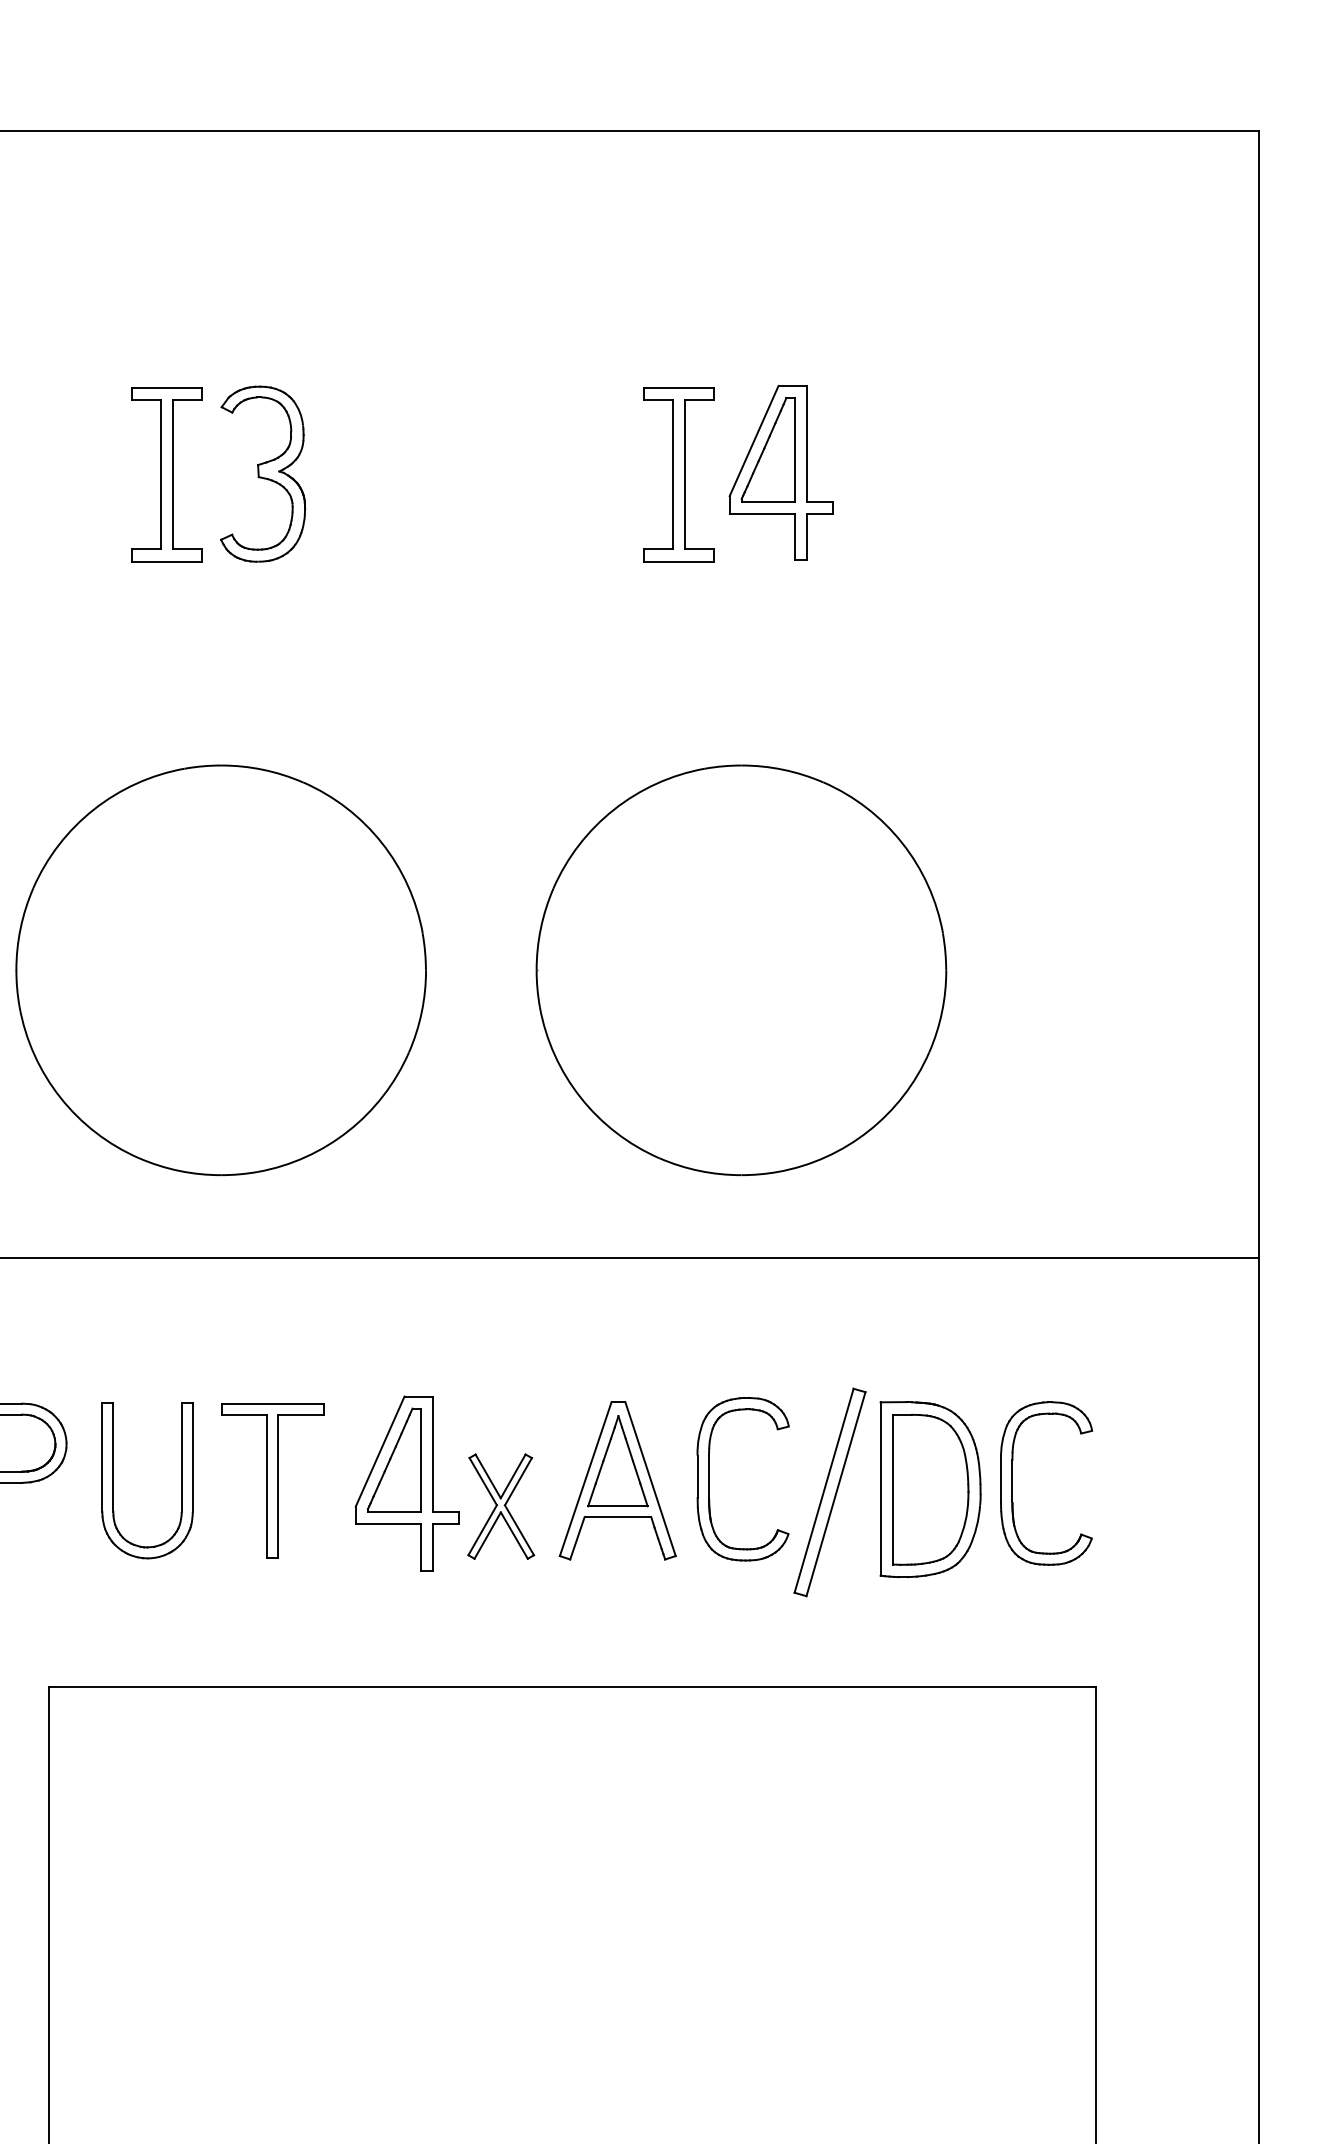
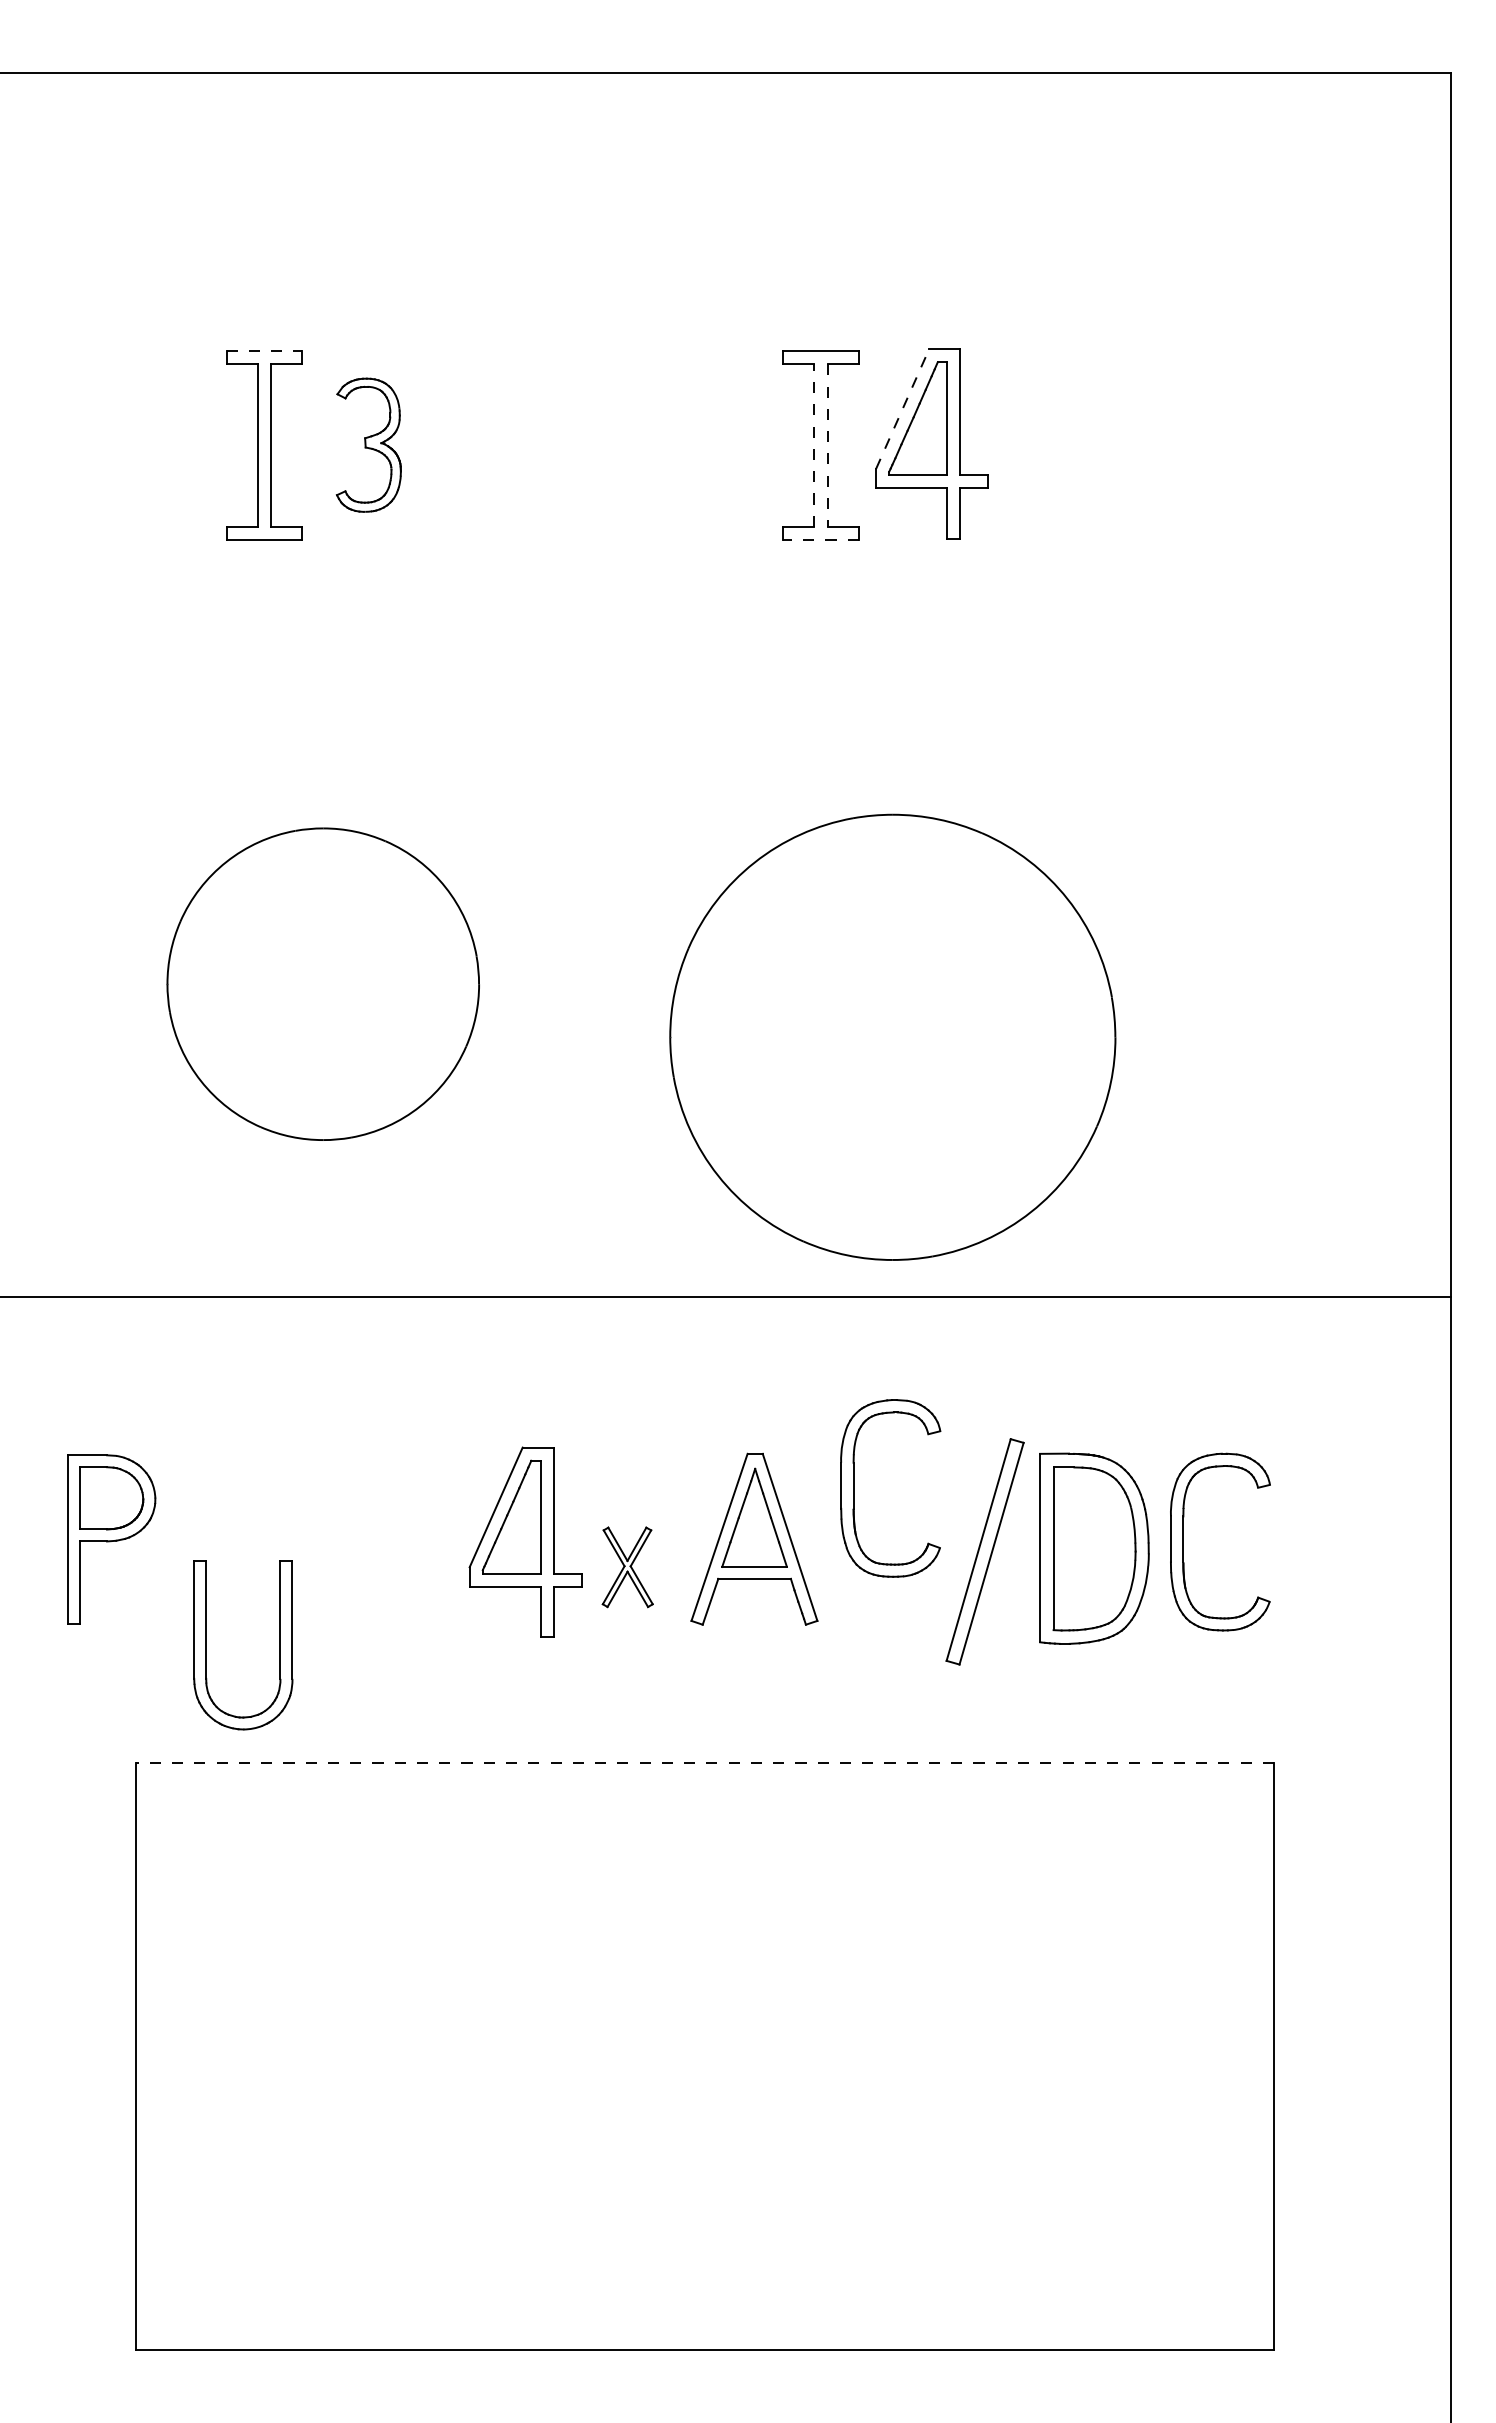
line: (166, 387) -> (264, 350), solid -> dashed
line: (754, 441) -> (902, 409), solid -> dashed
part: (262, 474) -> (368, 445), size x0.7
line: (673, 474) -> (814, 445), solid -> dashed
line: (685, 475) -> (827, 446), solid -> dashed
line: (678, 561) -> (820, 540), solid -> dashed
part: (220, 969) -> (322, 983), size x0.7
part: (741, 969) -> (892, 1036), moved
part: (709, 1479) -> (854, 1488), moved
part: (180, 1481) -> (279, 1645), moved
part: (273, 1481) -> (380, 1539), removed
part: (500, 1506) -> (627, 1567), size x0.7
line: (572, 1687) -> (705, 1763), solid -> dashed

